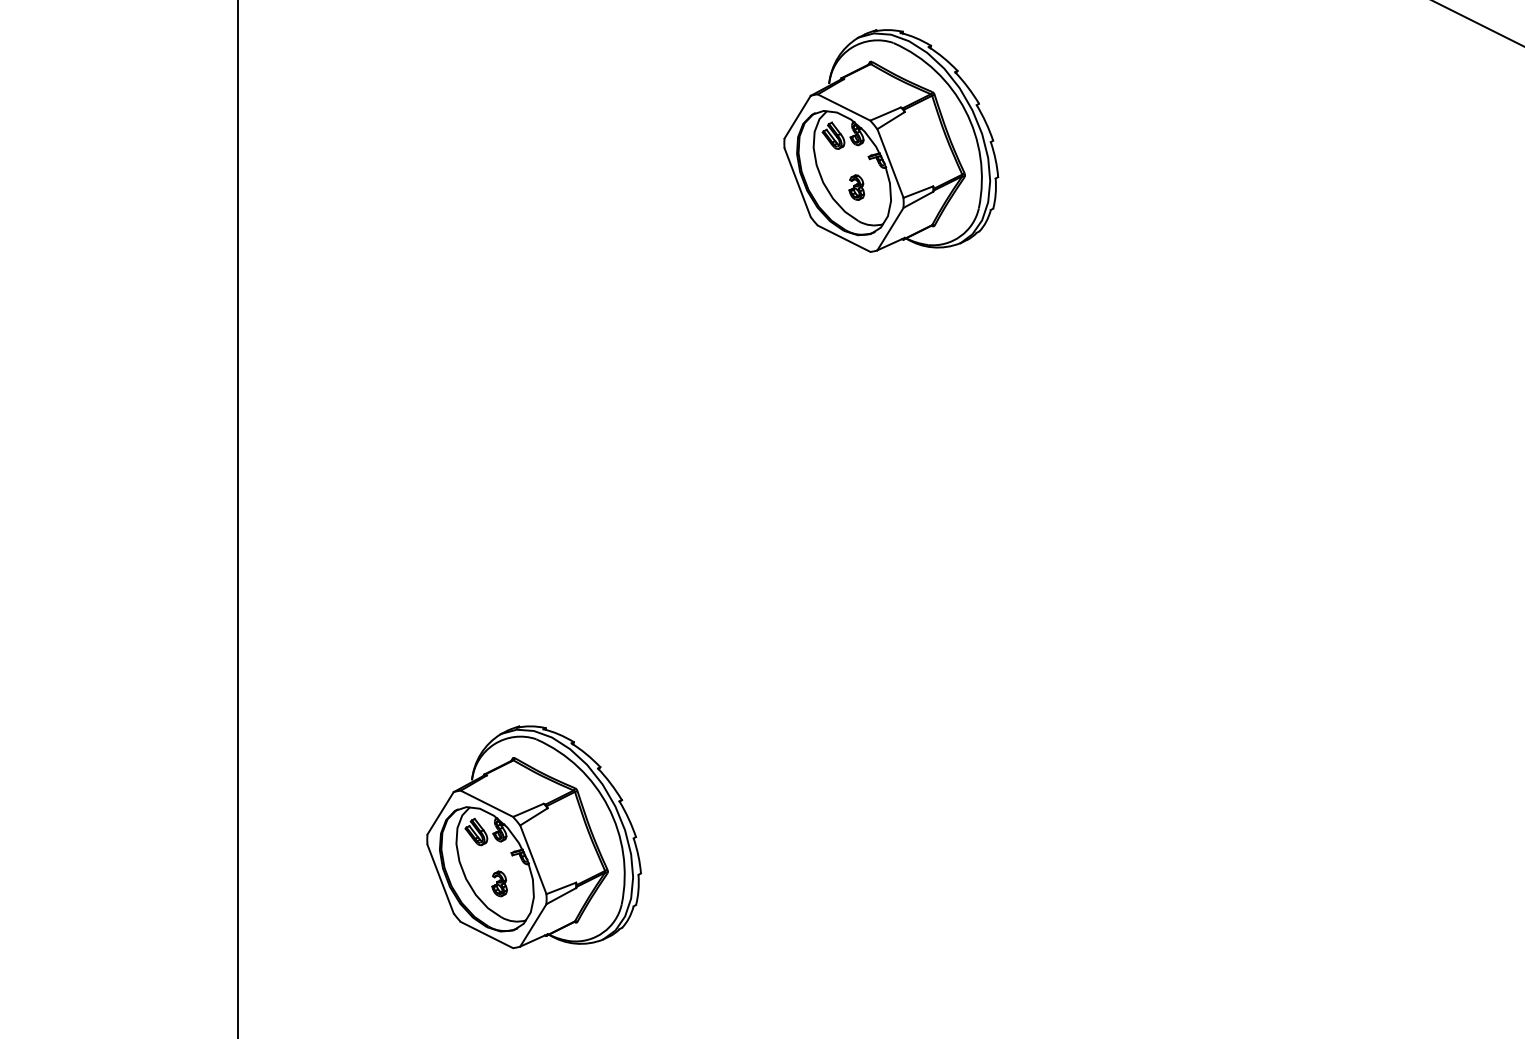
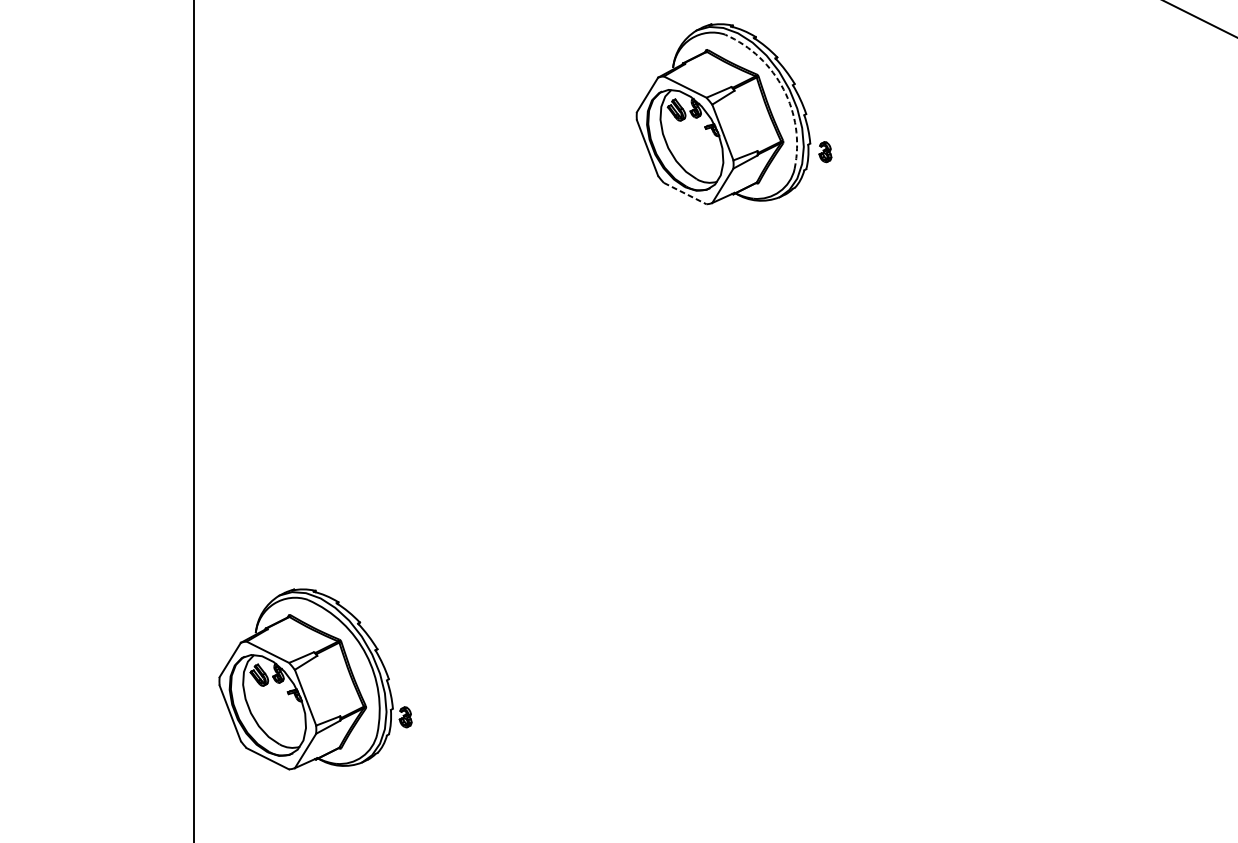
arc: (965, 110) -> (783, 89), solid -> dashed
part: (856, 187) -> (825, 152), moved
line: (844, 238) -> (685, 193), solid -> dashed
part: (533, 837) -> (305, 679), moved

